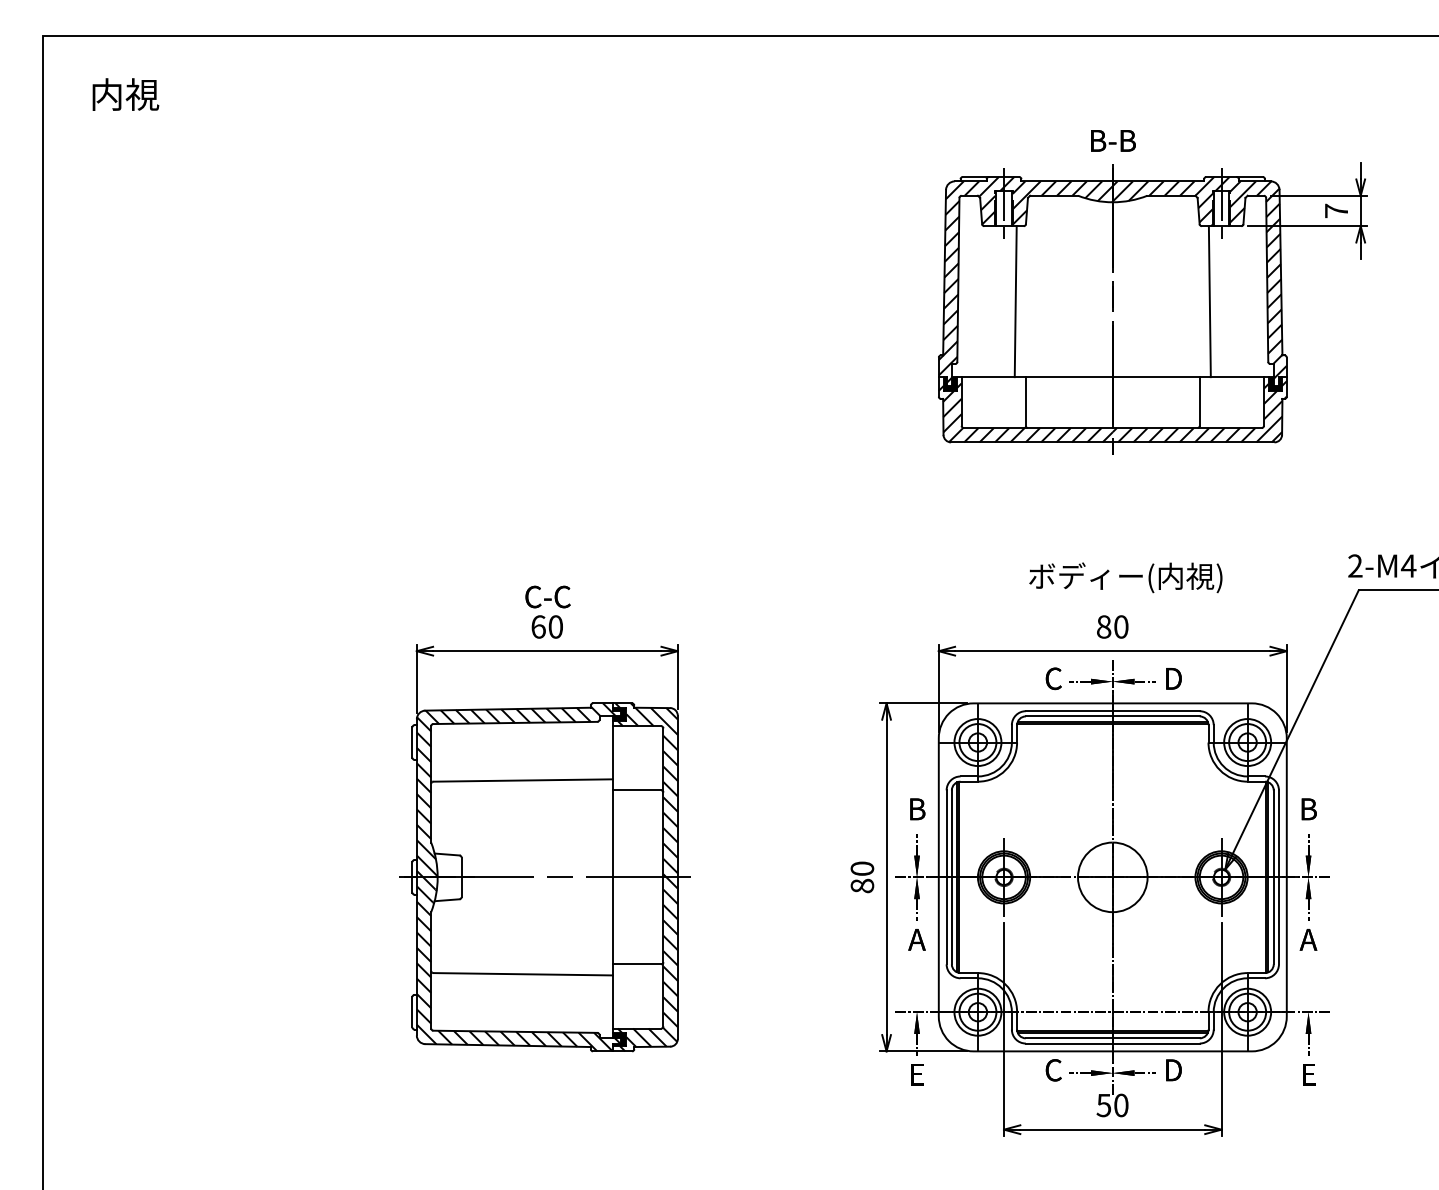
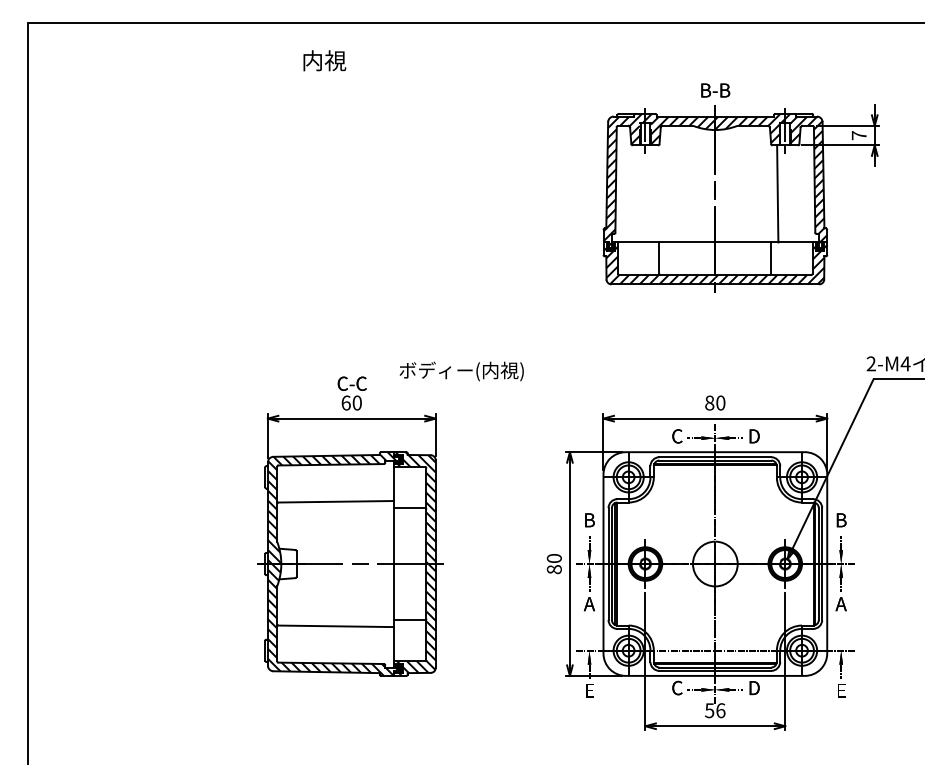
text: (125, 94) -> (324, 60), moved
line: (1015, 301) -> (652, 193), removed
text: (1125, 577) -> (461, 371), moved
text: (1120, 1105) -> (720, 710), 50 -> 56

